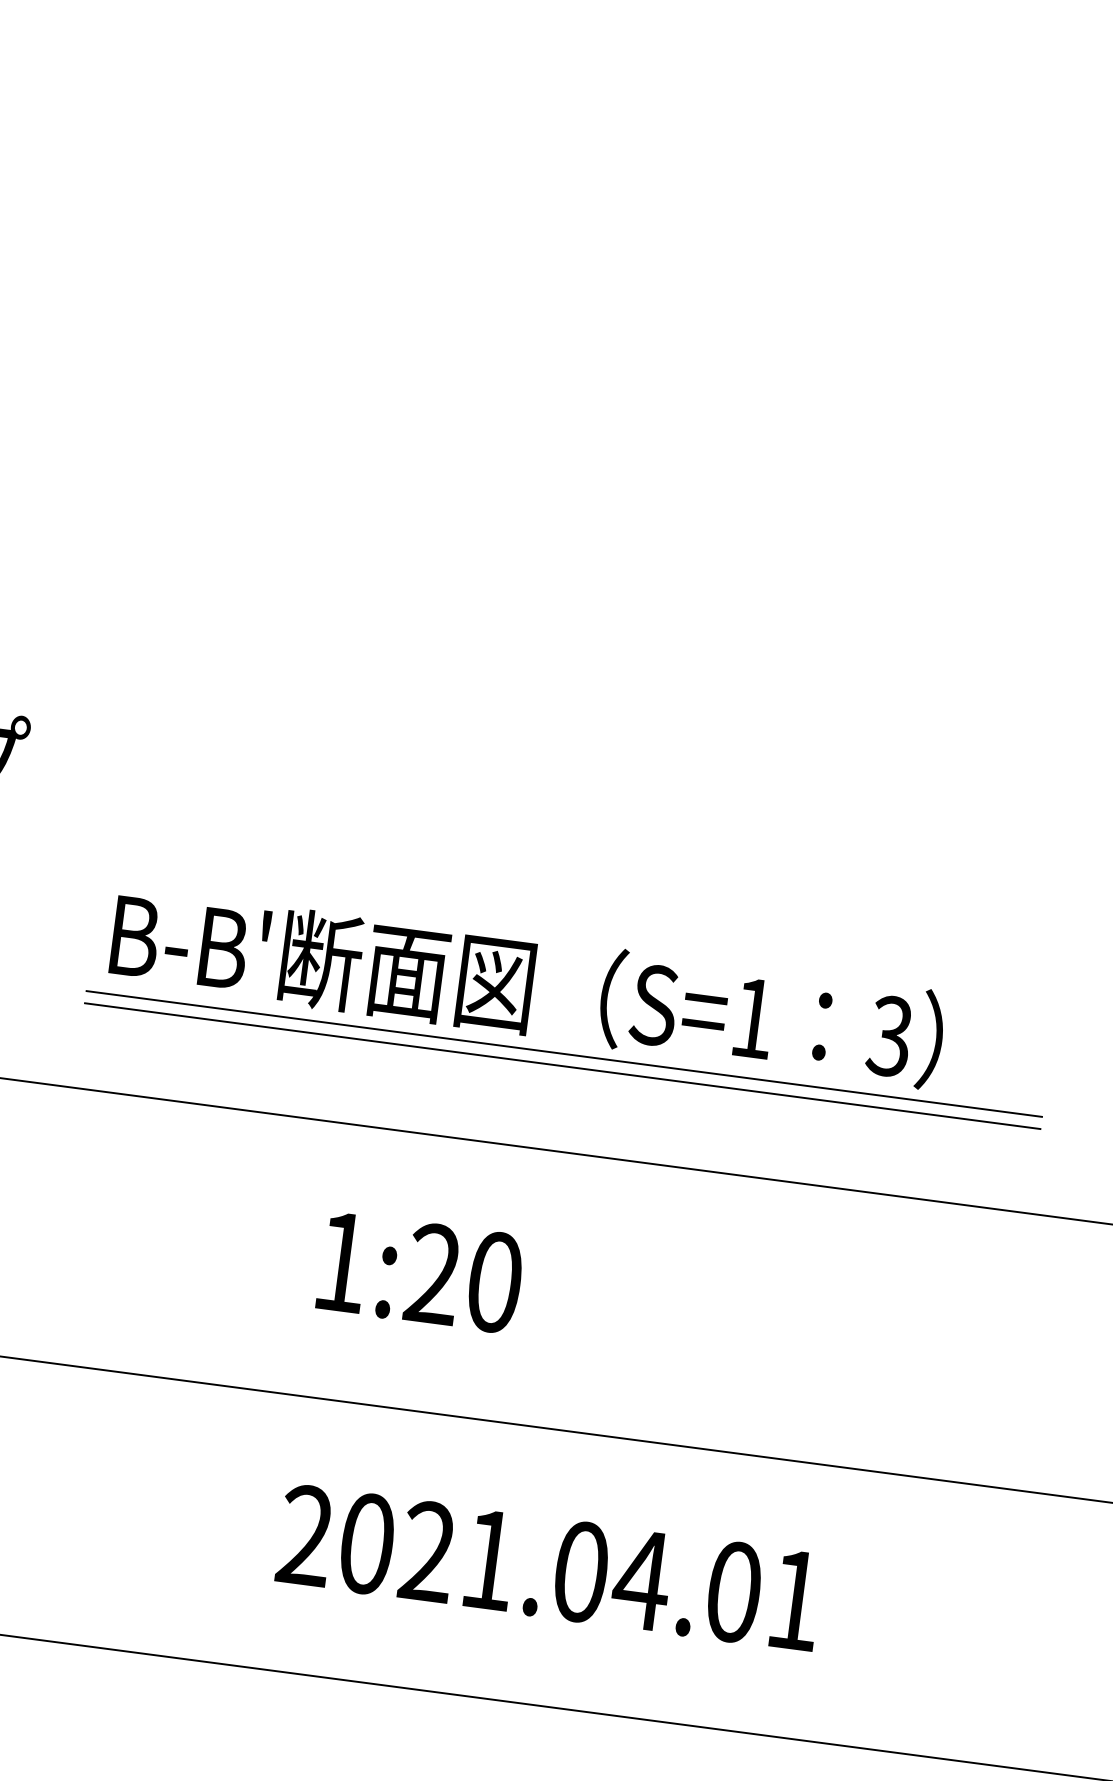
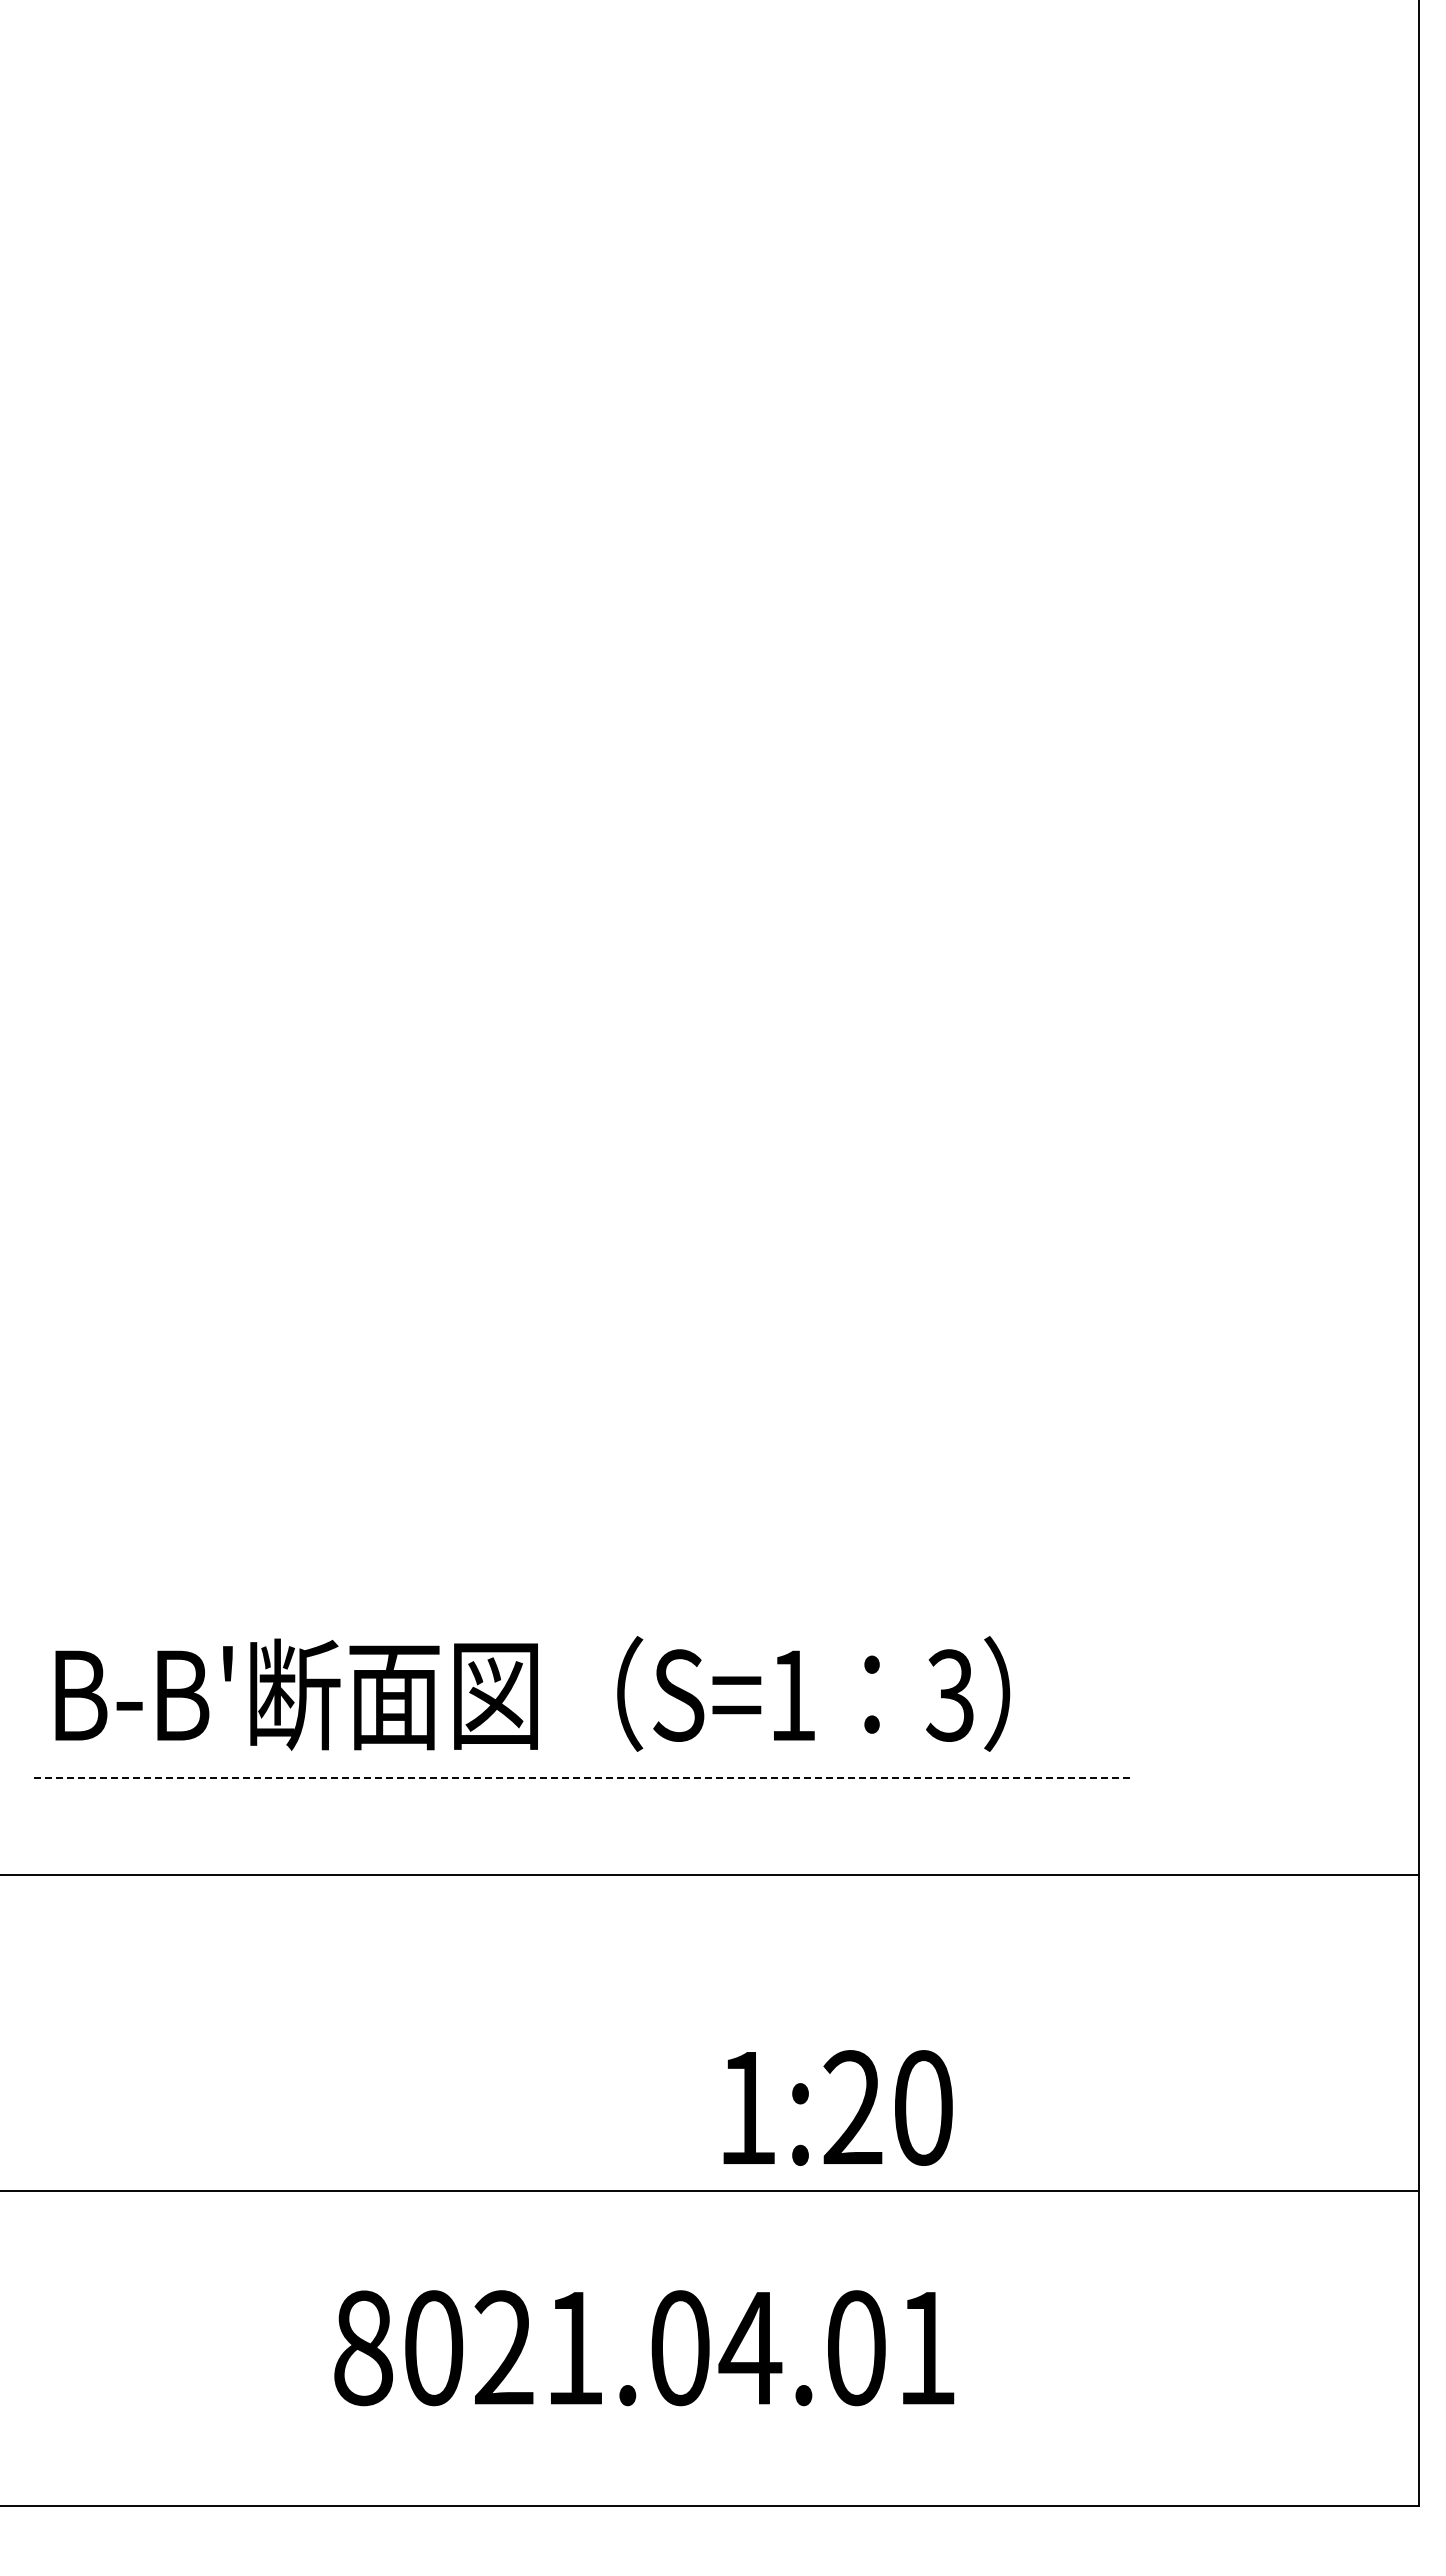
line: (563, 1054) -> (583, 1764), removed
line: (563, 1066) -> (584, 1778), solid -> dashed
text: (420, 1272) -> (837, 2107), moved
text: (305, 1536) -> (362, 2348), 2021.04.01 -> 8021.04.01

